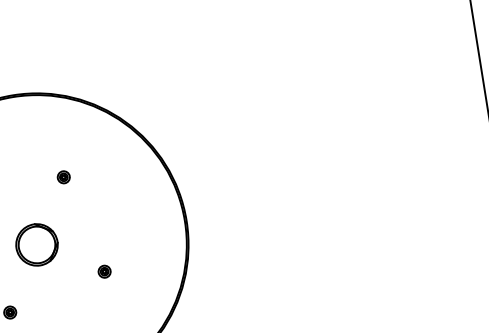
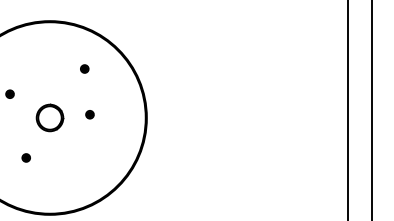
part: (63, 176) -> (84, 68), moved
part: (103, 271) -> (89, 114), moved

